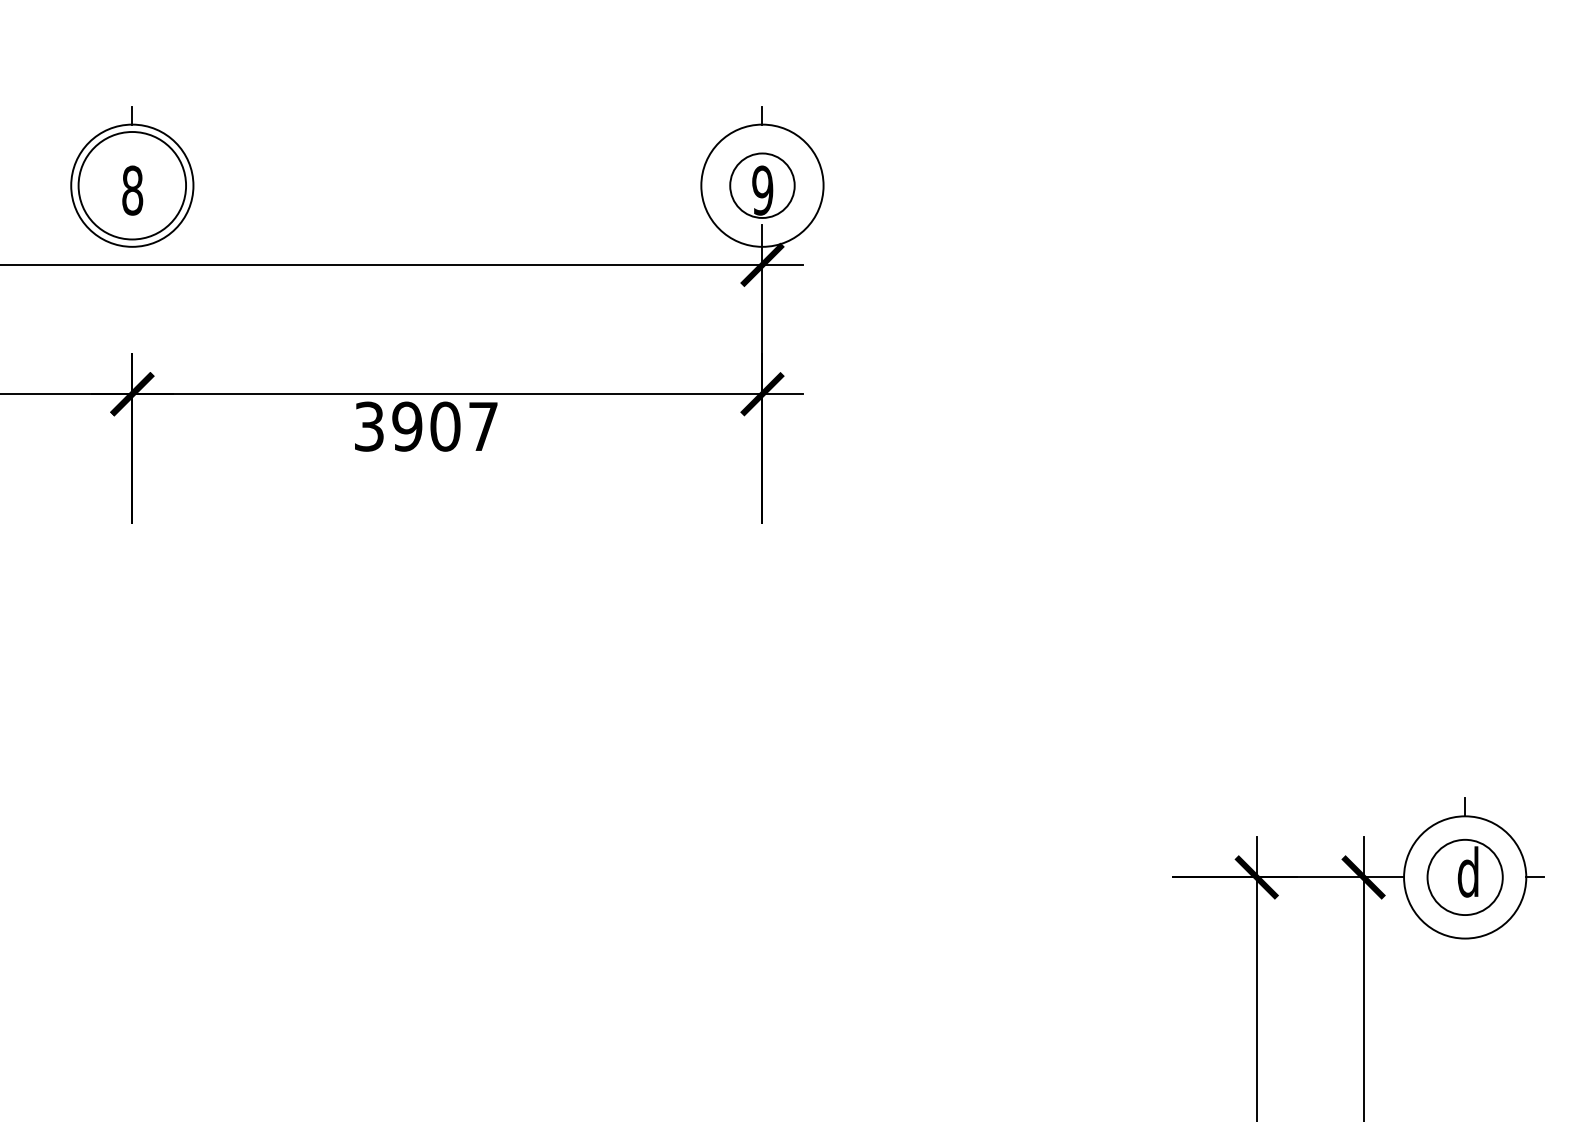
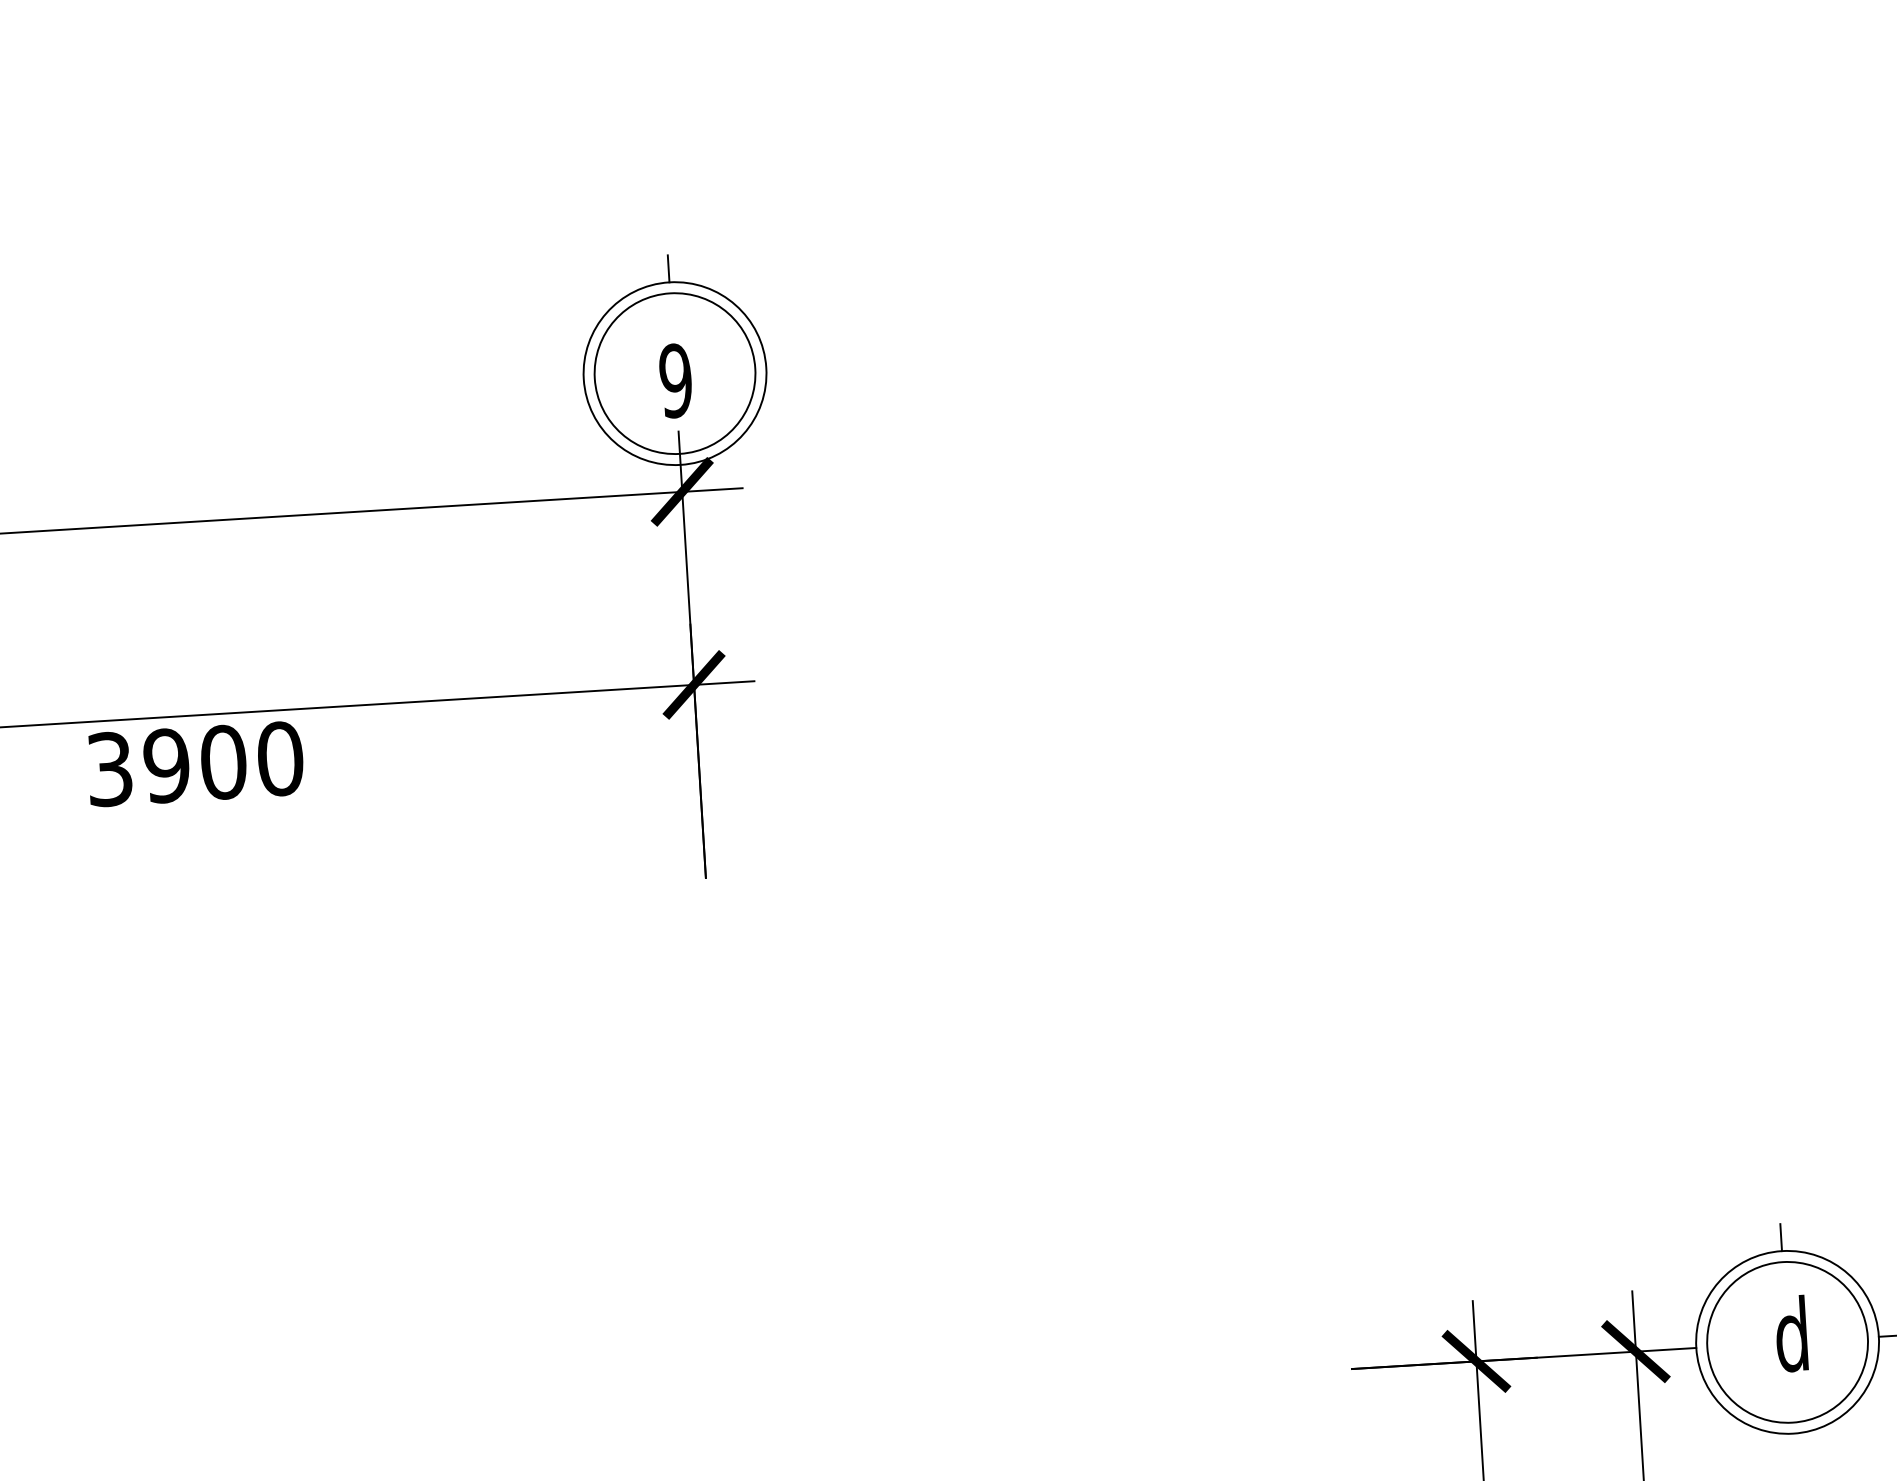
circle: (762, 185) -> (675, 373), size x1.67
text: (483, 426) -> (280, 758), 3907 -> 3900
circle: (1464, 877) -> (1786, 1342), size x1.43

